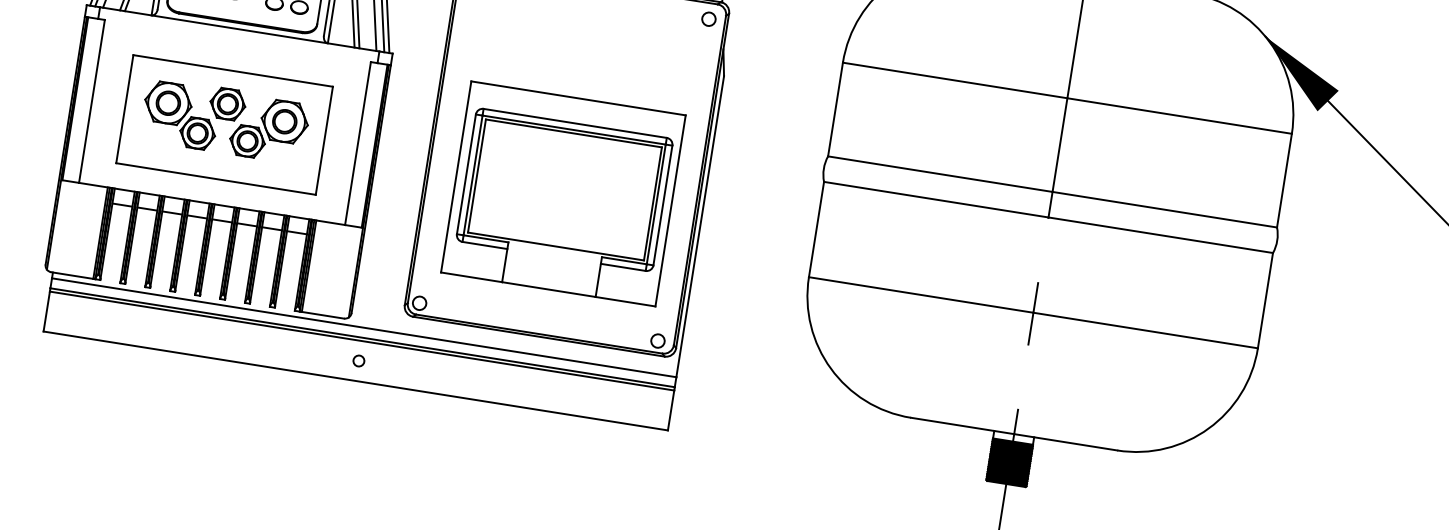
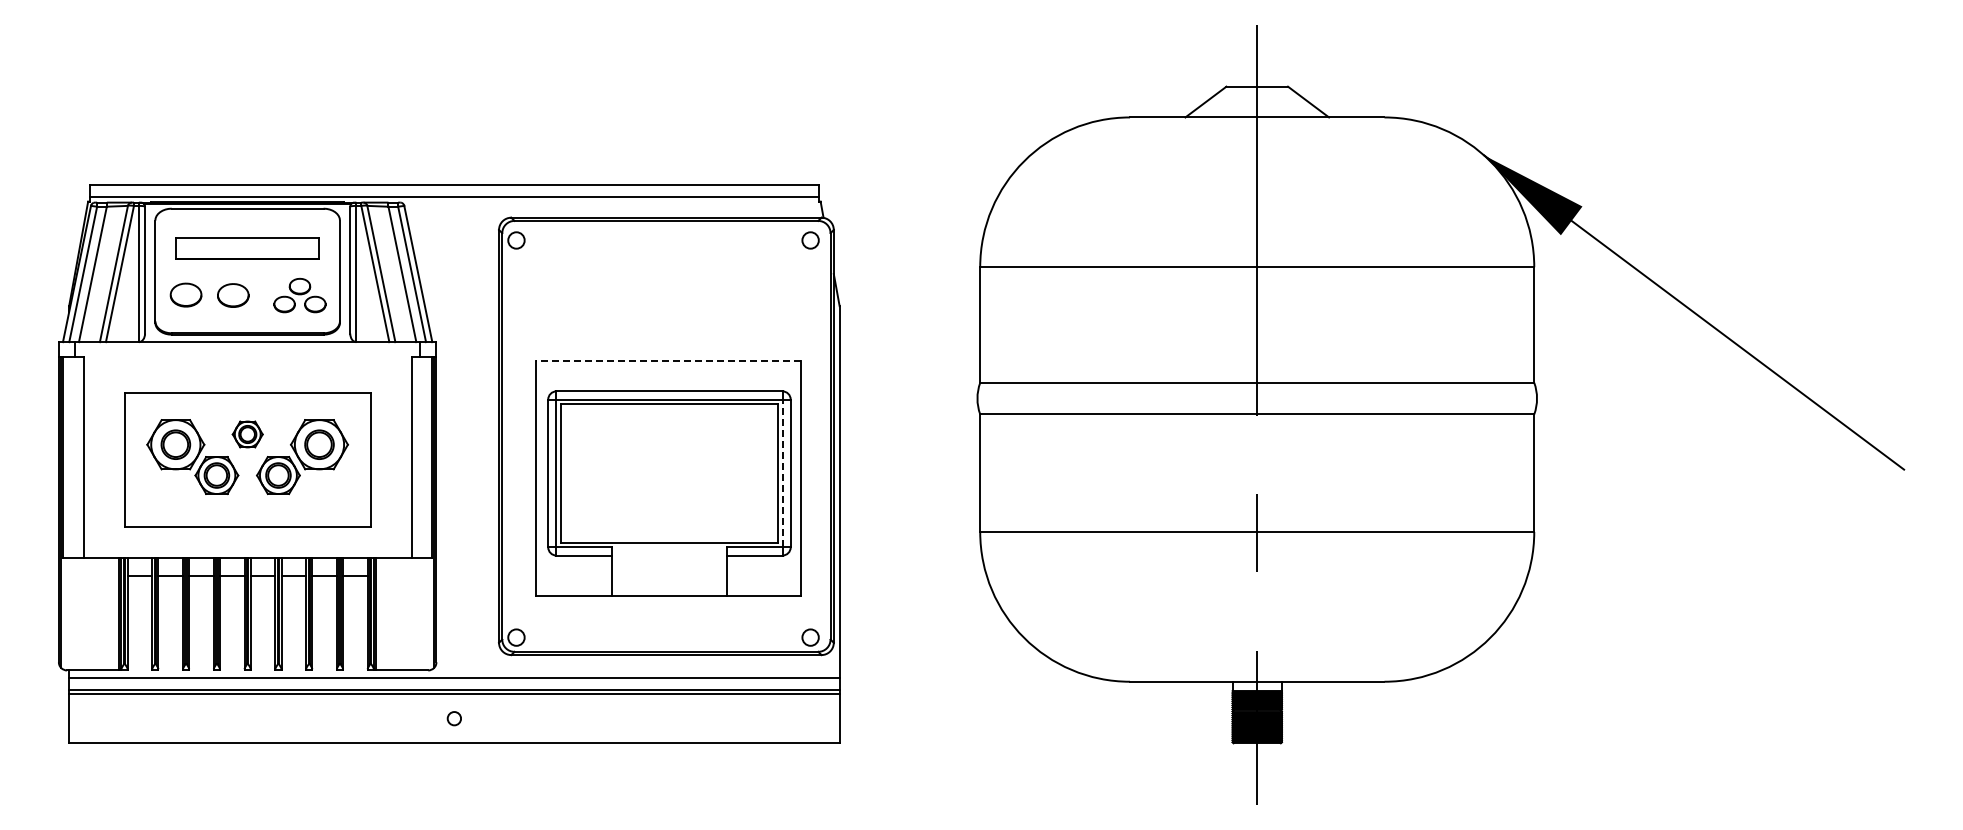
line: (578, 98) -> (668, 360), solid -> dashed
part: (227, 104) -> (247, 434), size x0.7
line: (656, 204) -> (782, 473), solid -> dashed

